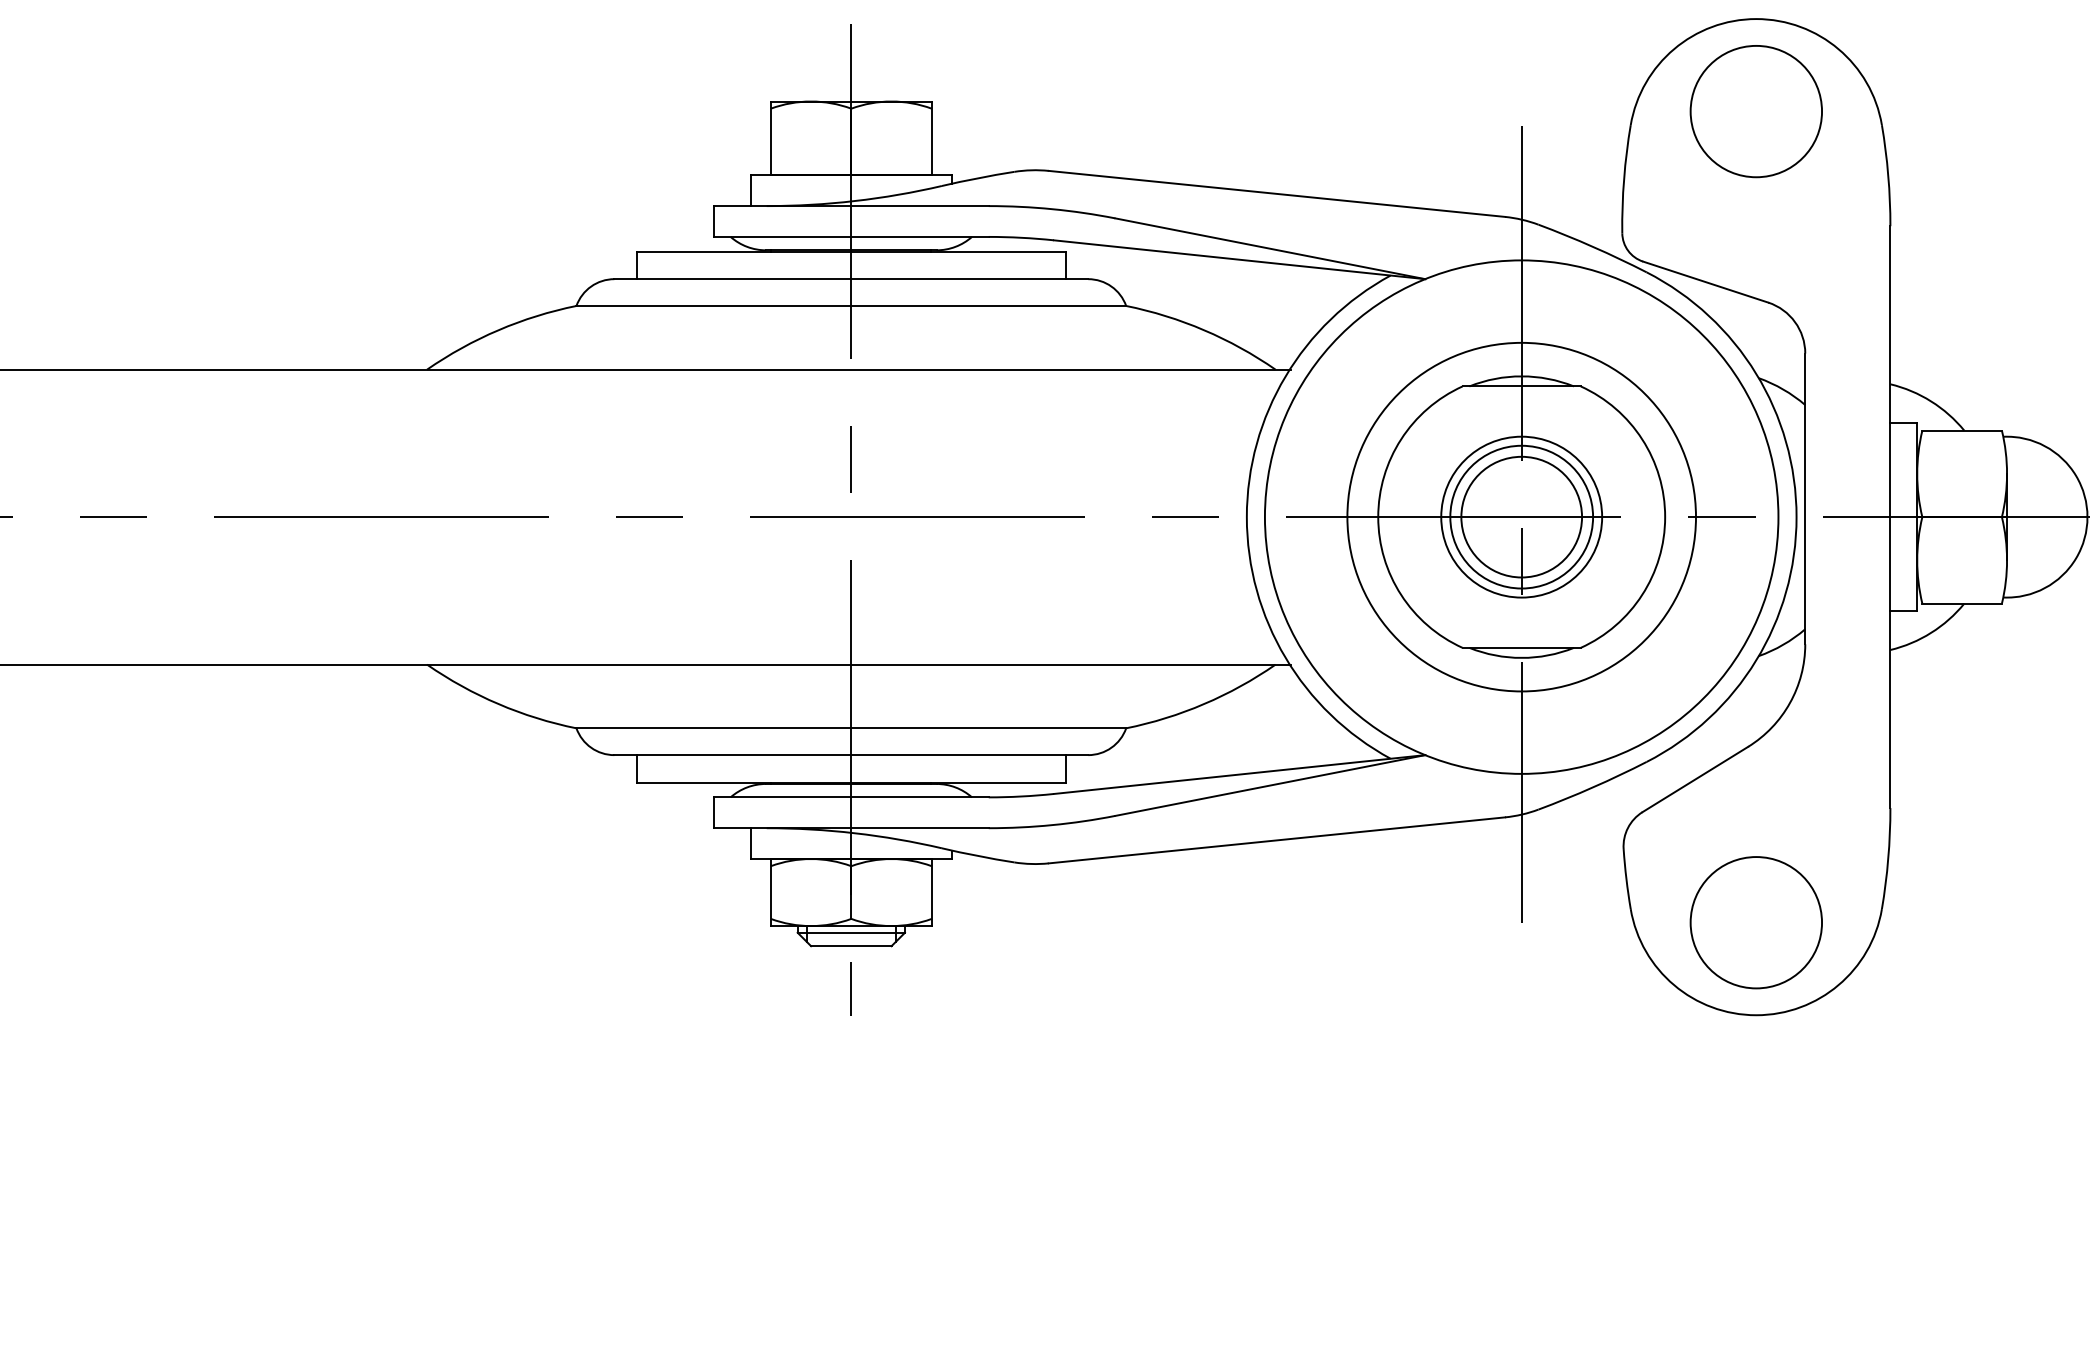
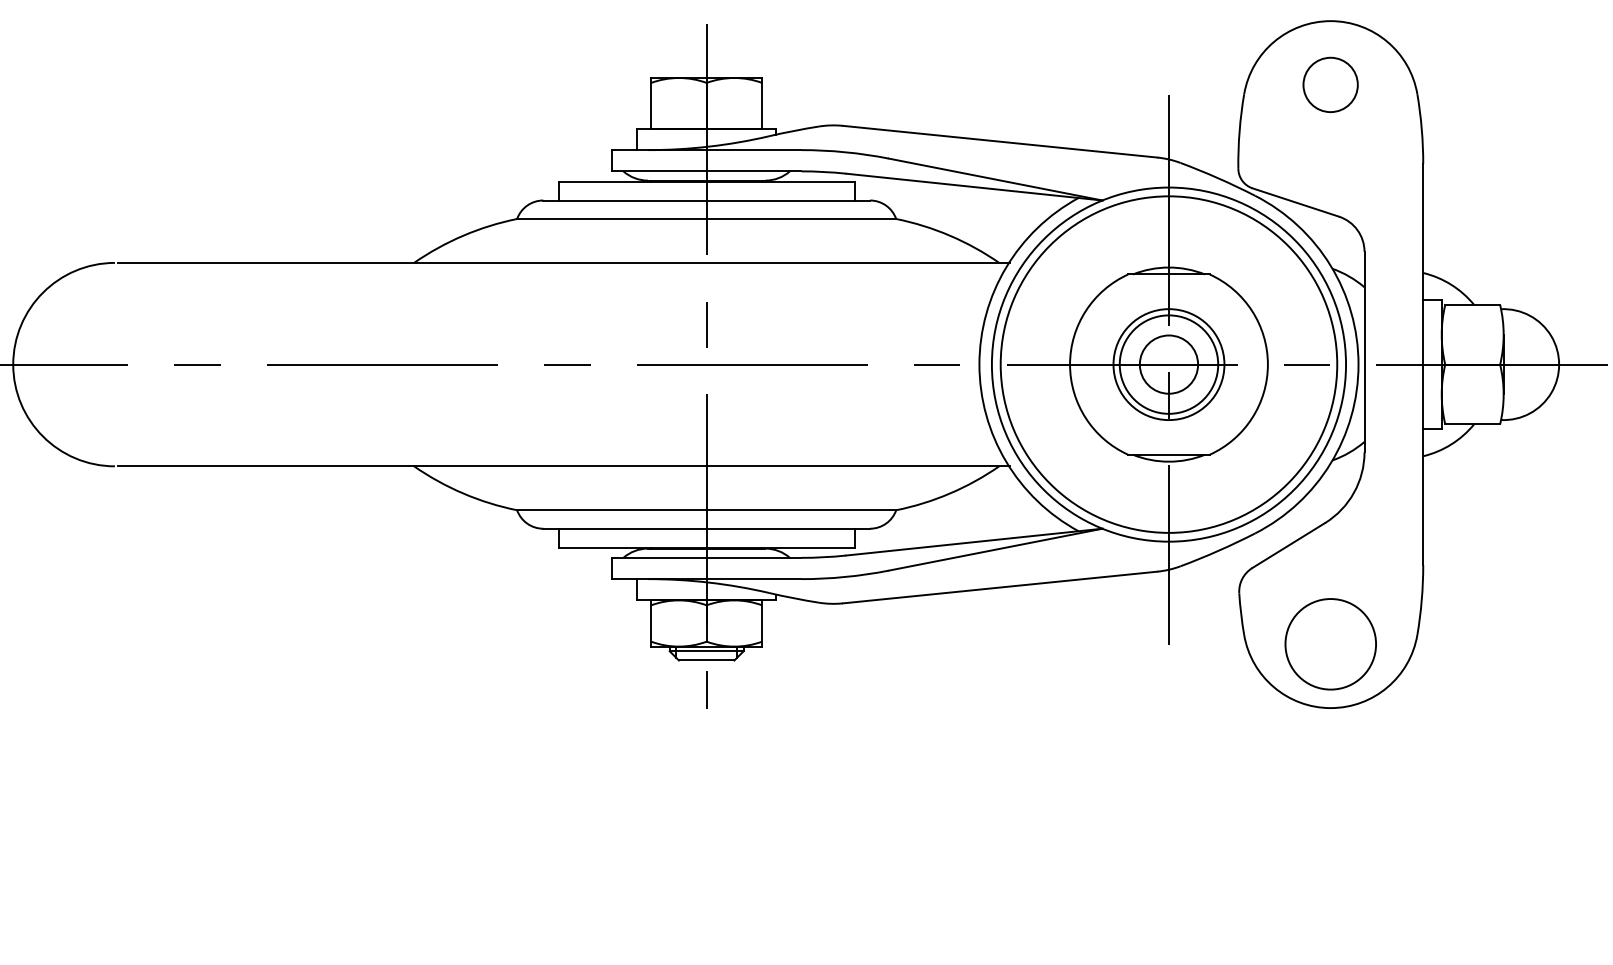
circle: (1755, 110) -> (1330, 84), size x0.6
circle: (1521, 516) -> (1168, 364), size x0.7
circle: (1521, 516) -> (1168, 364), size x1.4

